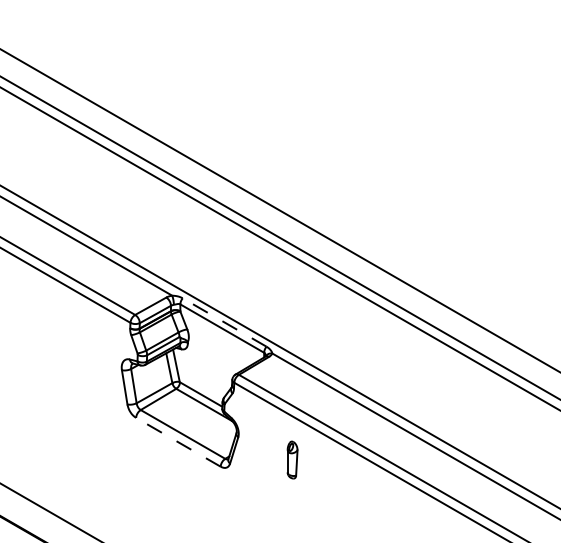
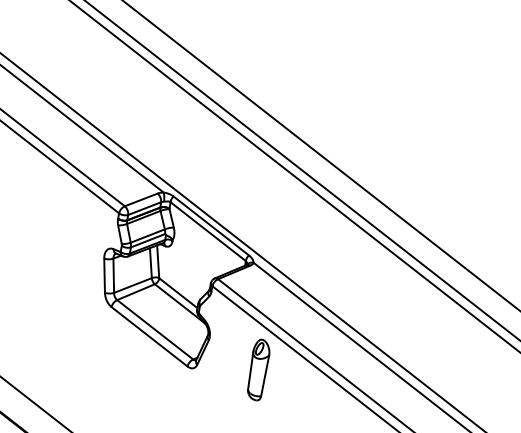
line: (224, 322) -> (211, 225), dashed -> solid
line: (178, 442) -> (149, 337), dashed -> solid
part: (292, 459) -> (258, 369), size x1.67

